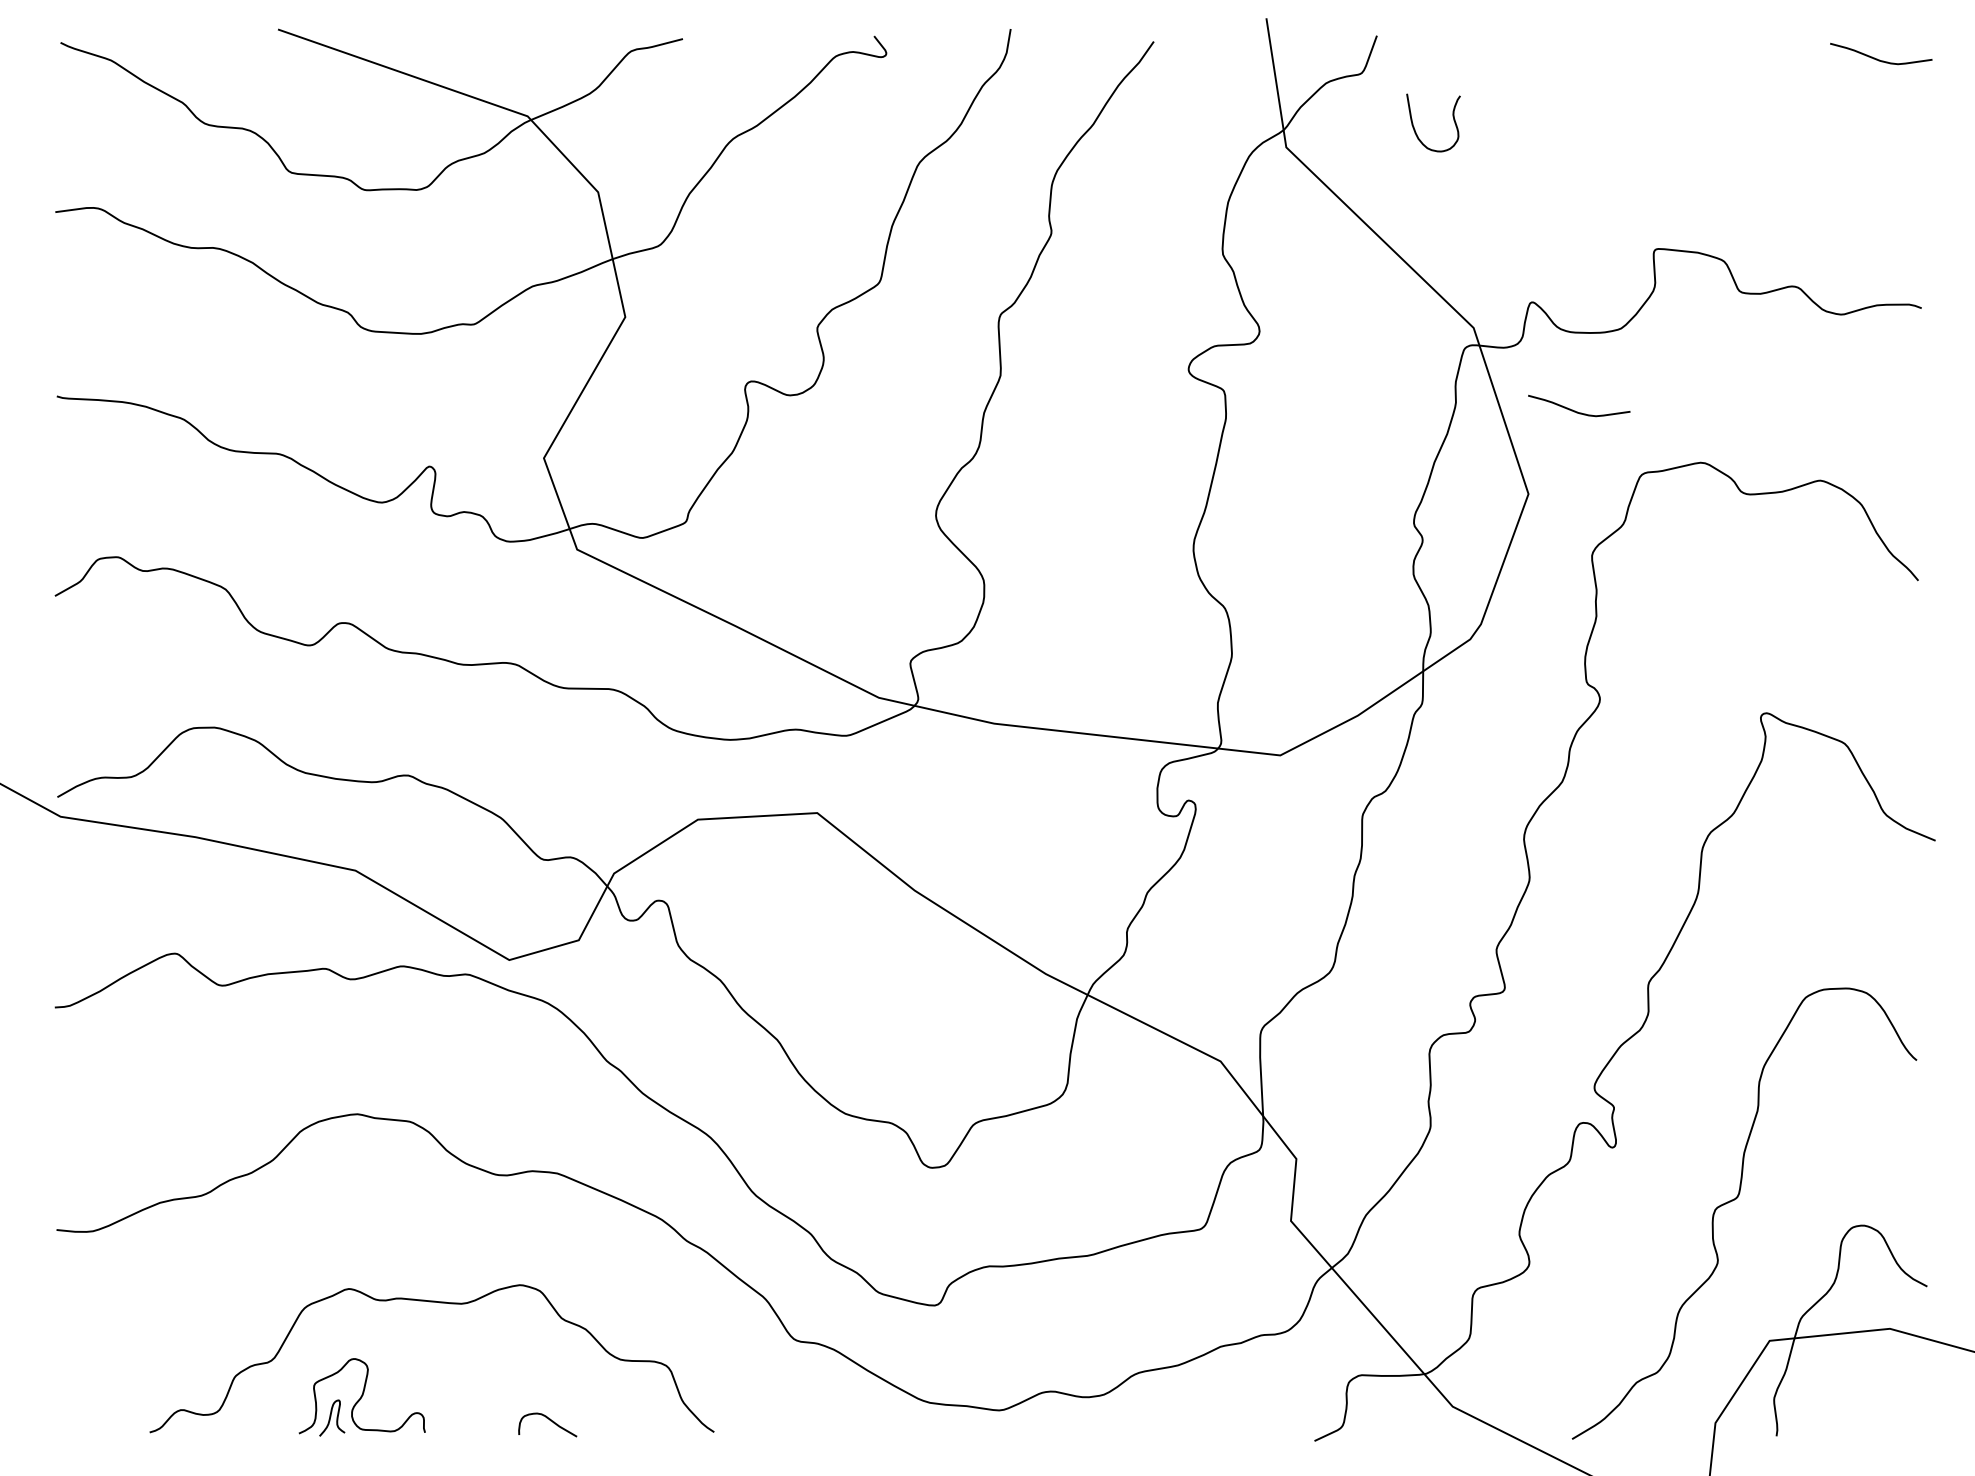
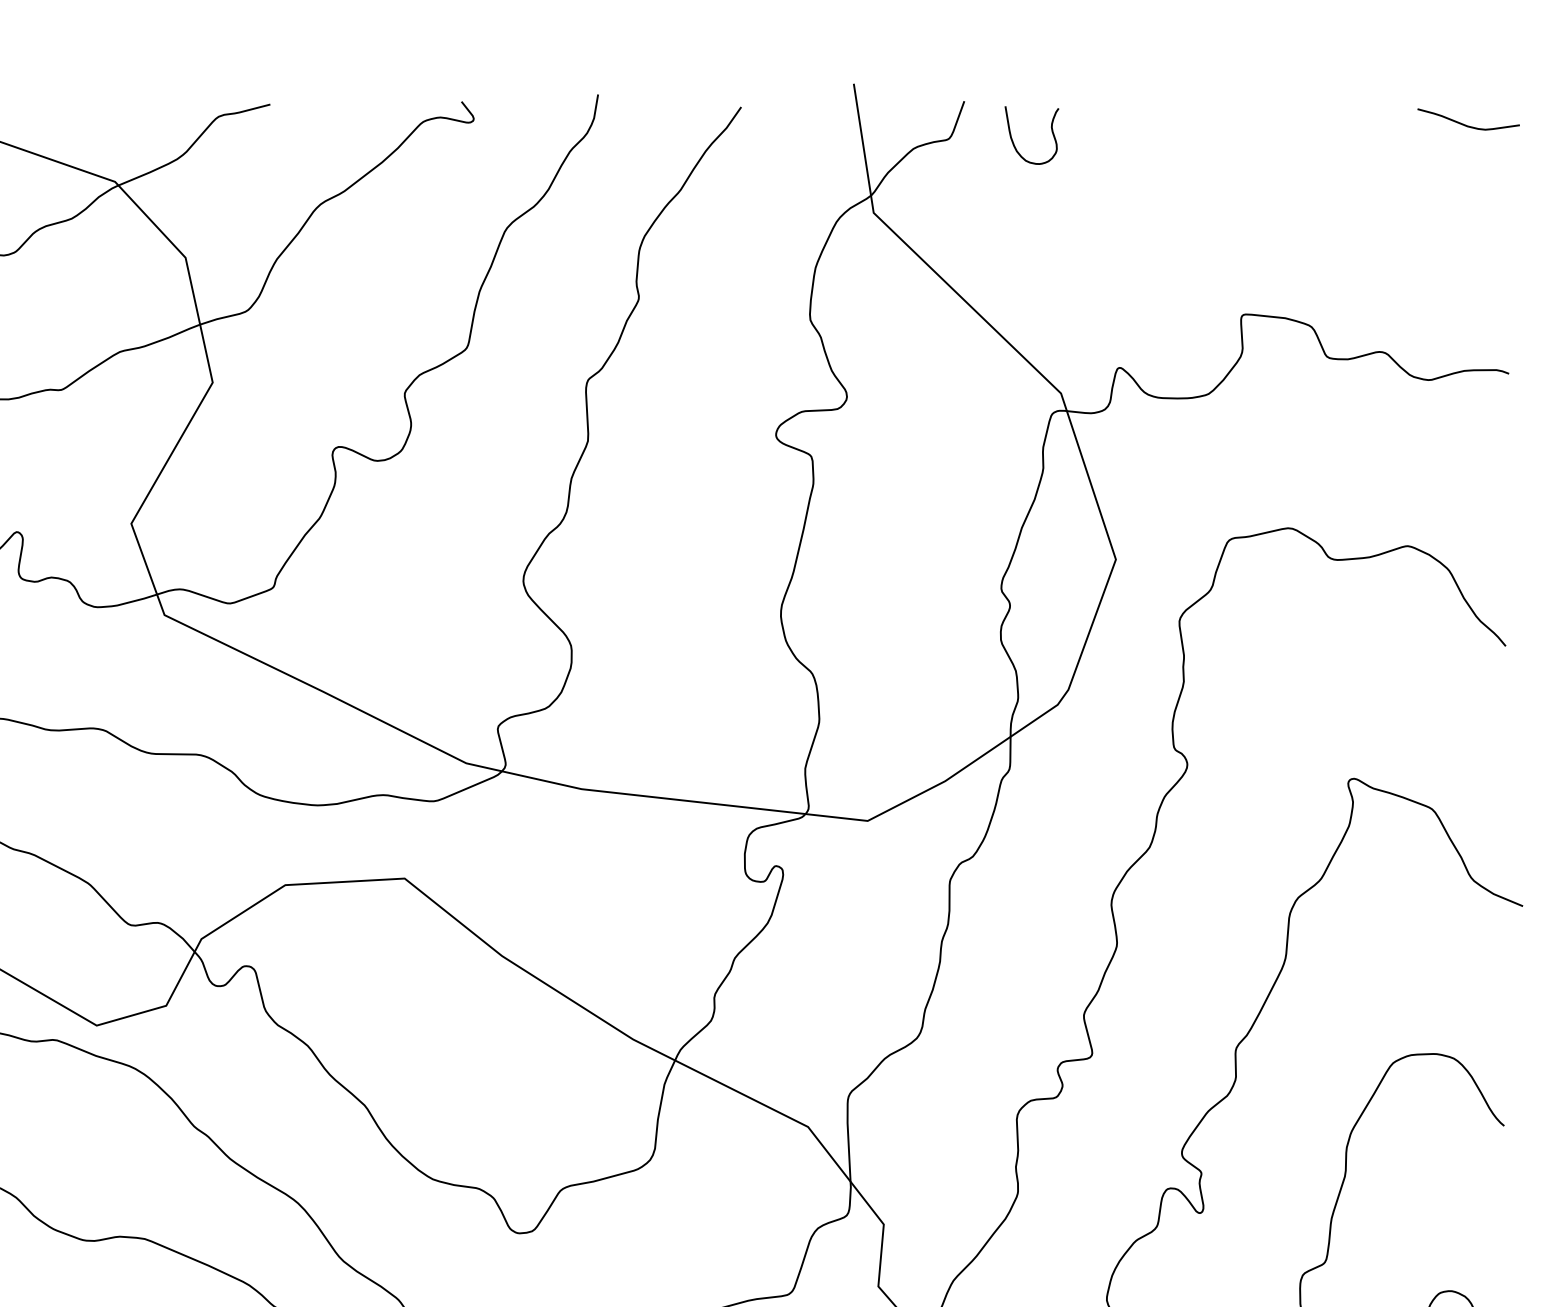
curve: (1415, 129) -> (1013, 142), moved
curve: (1577, 411) -> (1164, 477), removed

